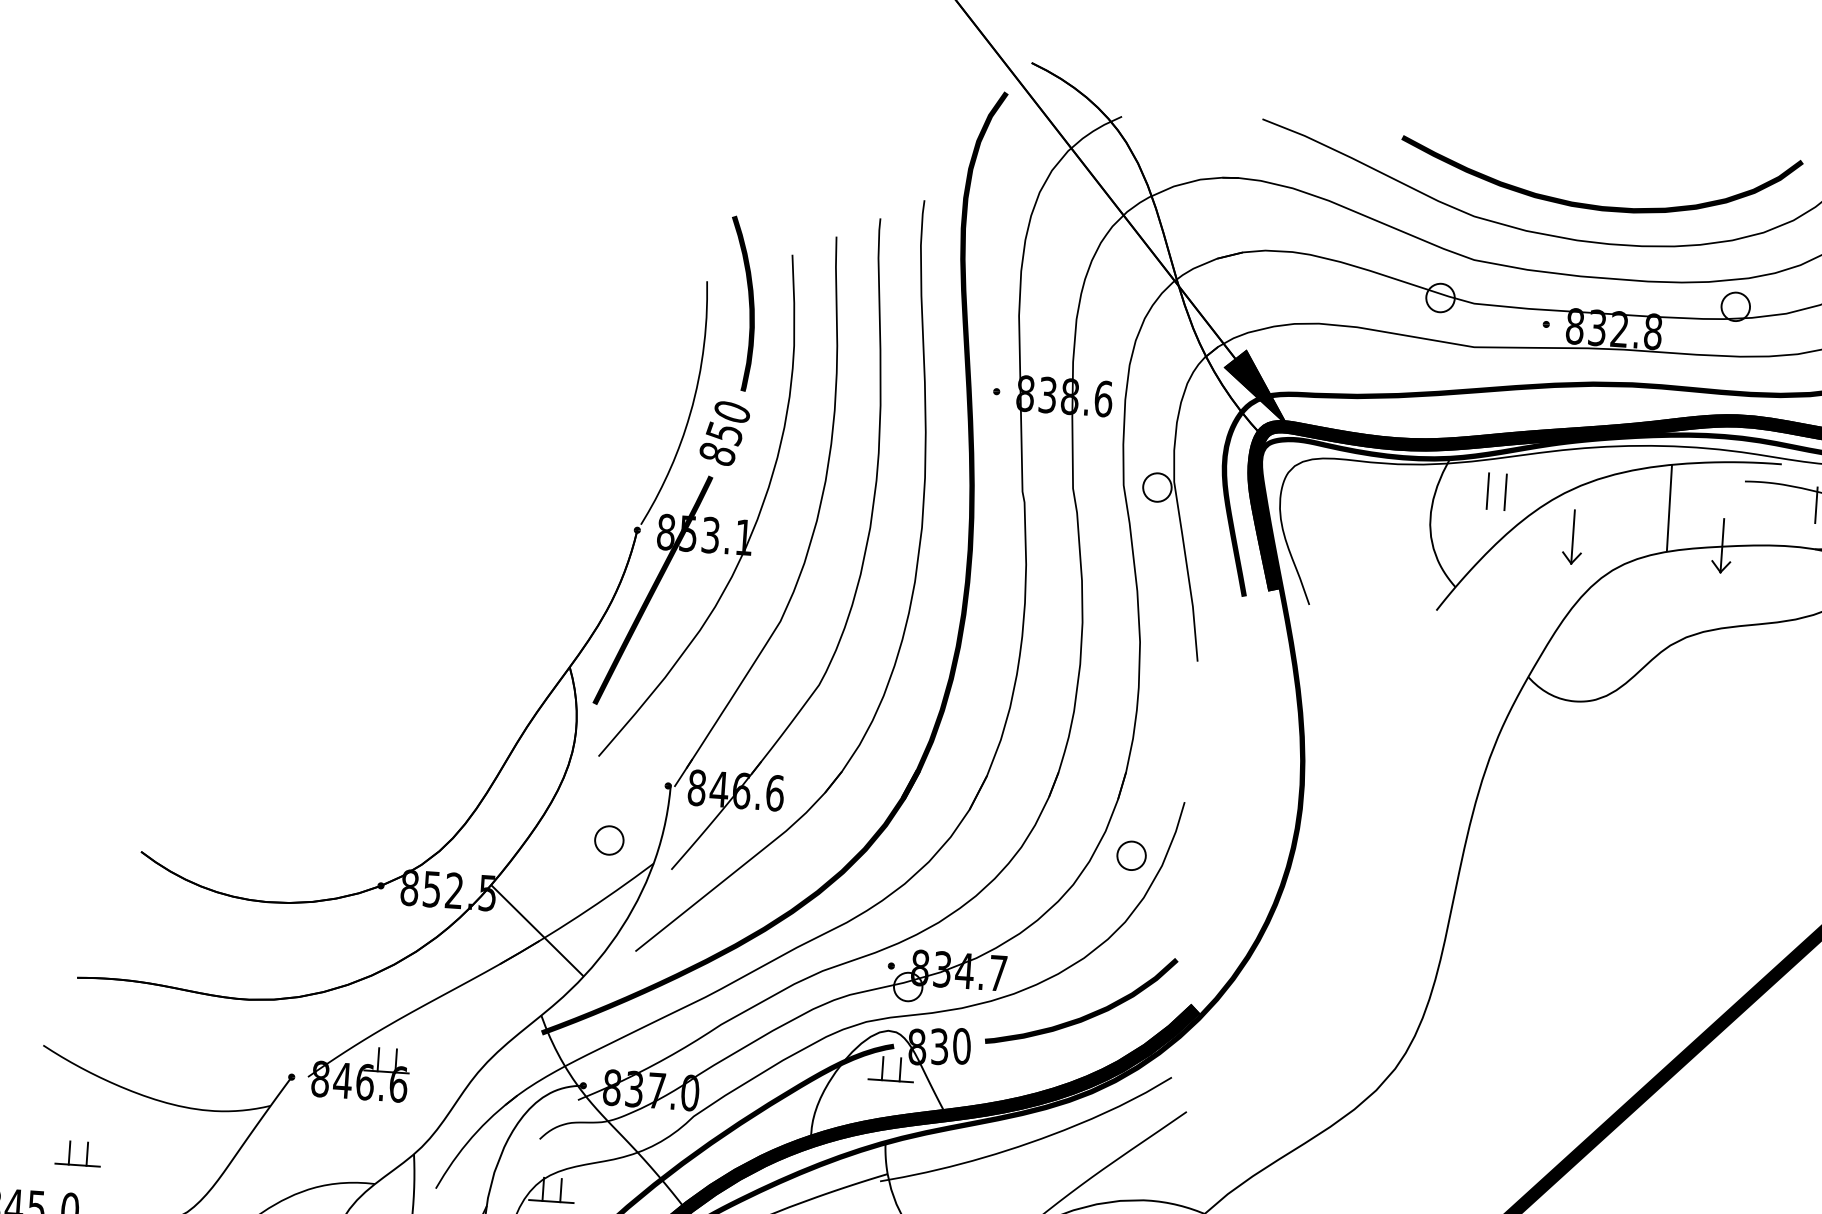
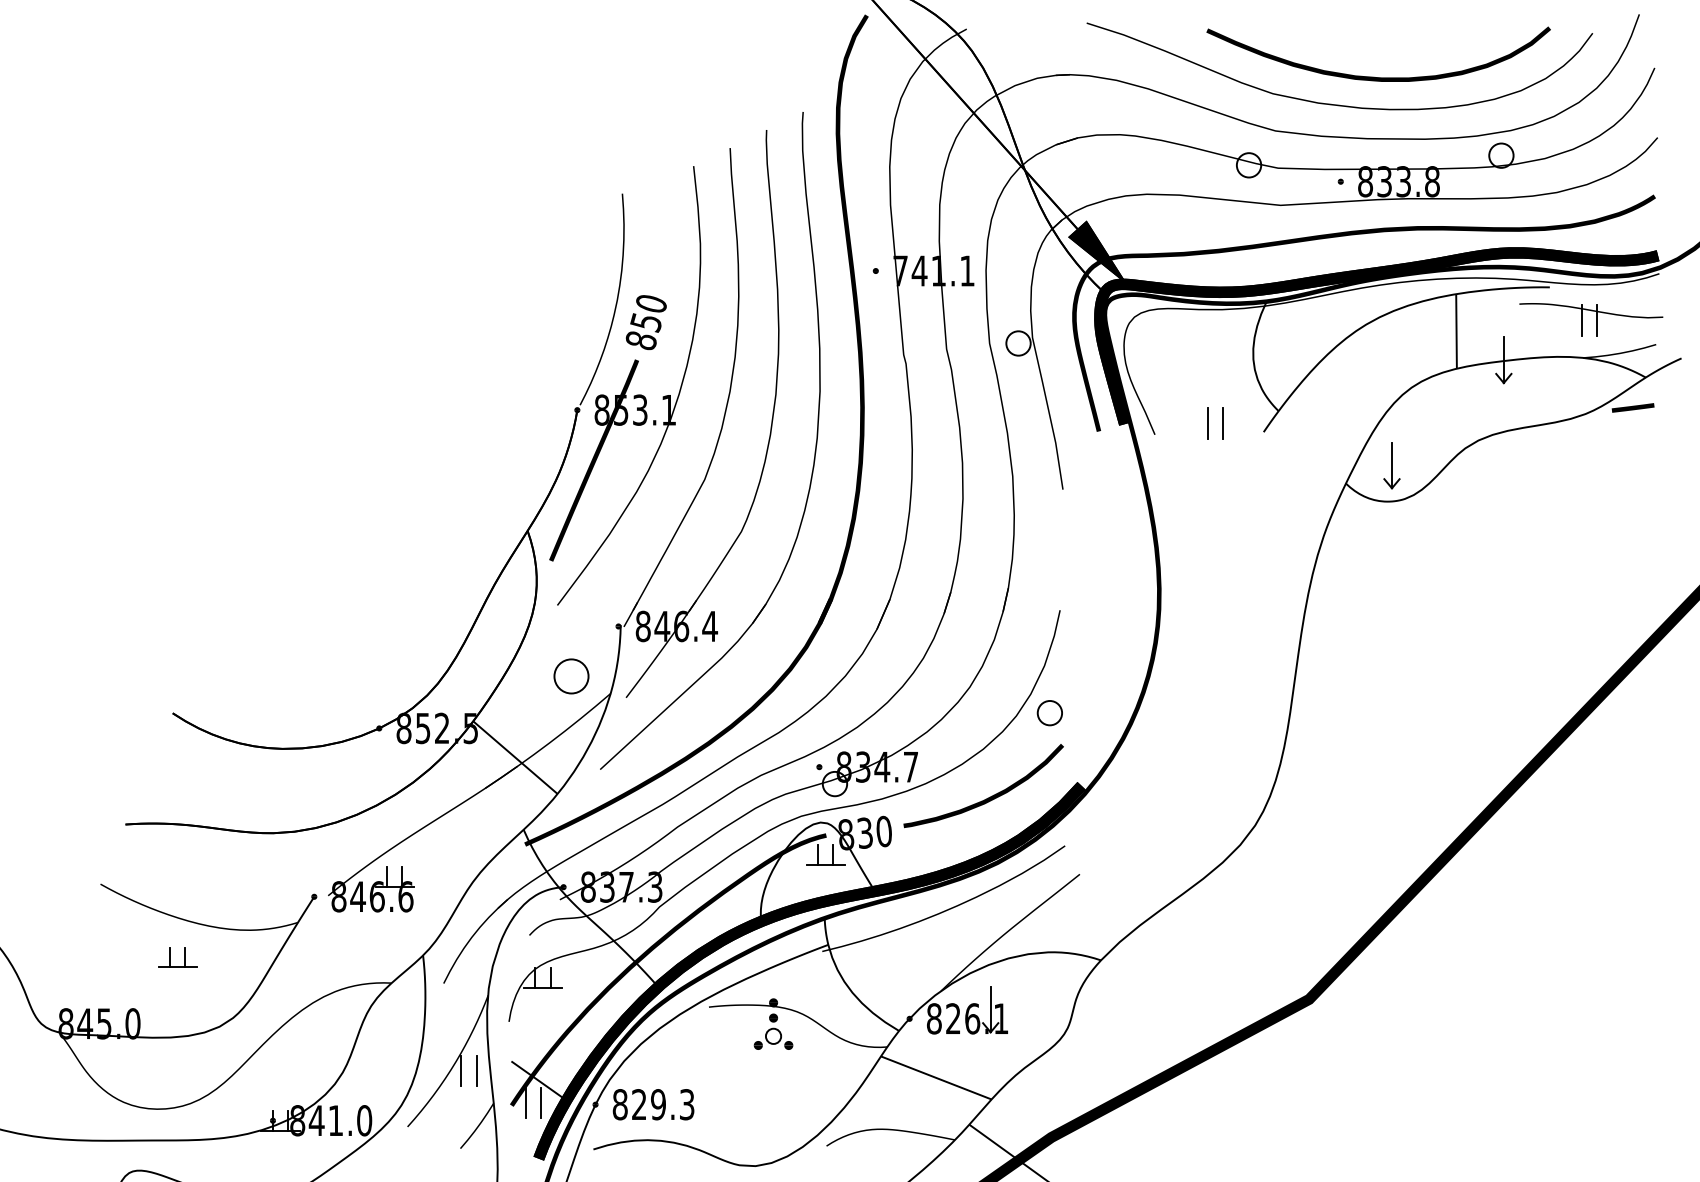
curve: (749, 303) -> (659, 210), removed
text: (1619, 329) -> (1403, 181), 832.8 -> 833.8
text: (1065, 395) -> (934, 270), 838.6 -> 741.1
part: (1488, 491) -> (1208, 423), moved
part: (1572, 536) -> (1391, 465), moved
text: (775, 793) -> (710, 626), 846.6 -> 846.4
part: (609, 840) -> (571, 676), size x1.4
part: (1131, 856) -> (1049, 713), moved
text: (689, 1092) -> (654, 886), 837.0 -> 837.3
part: (69, 1153) -> (170, 957), moved

